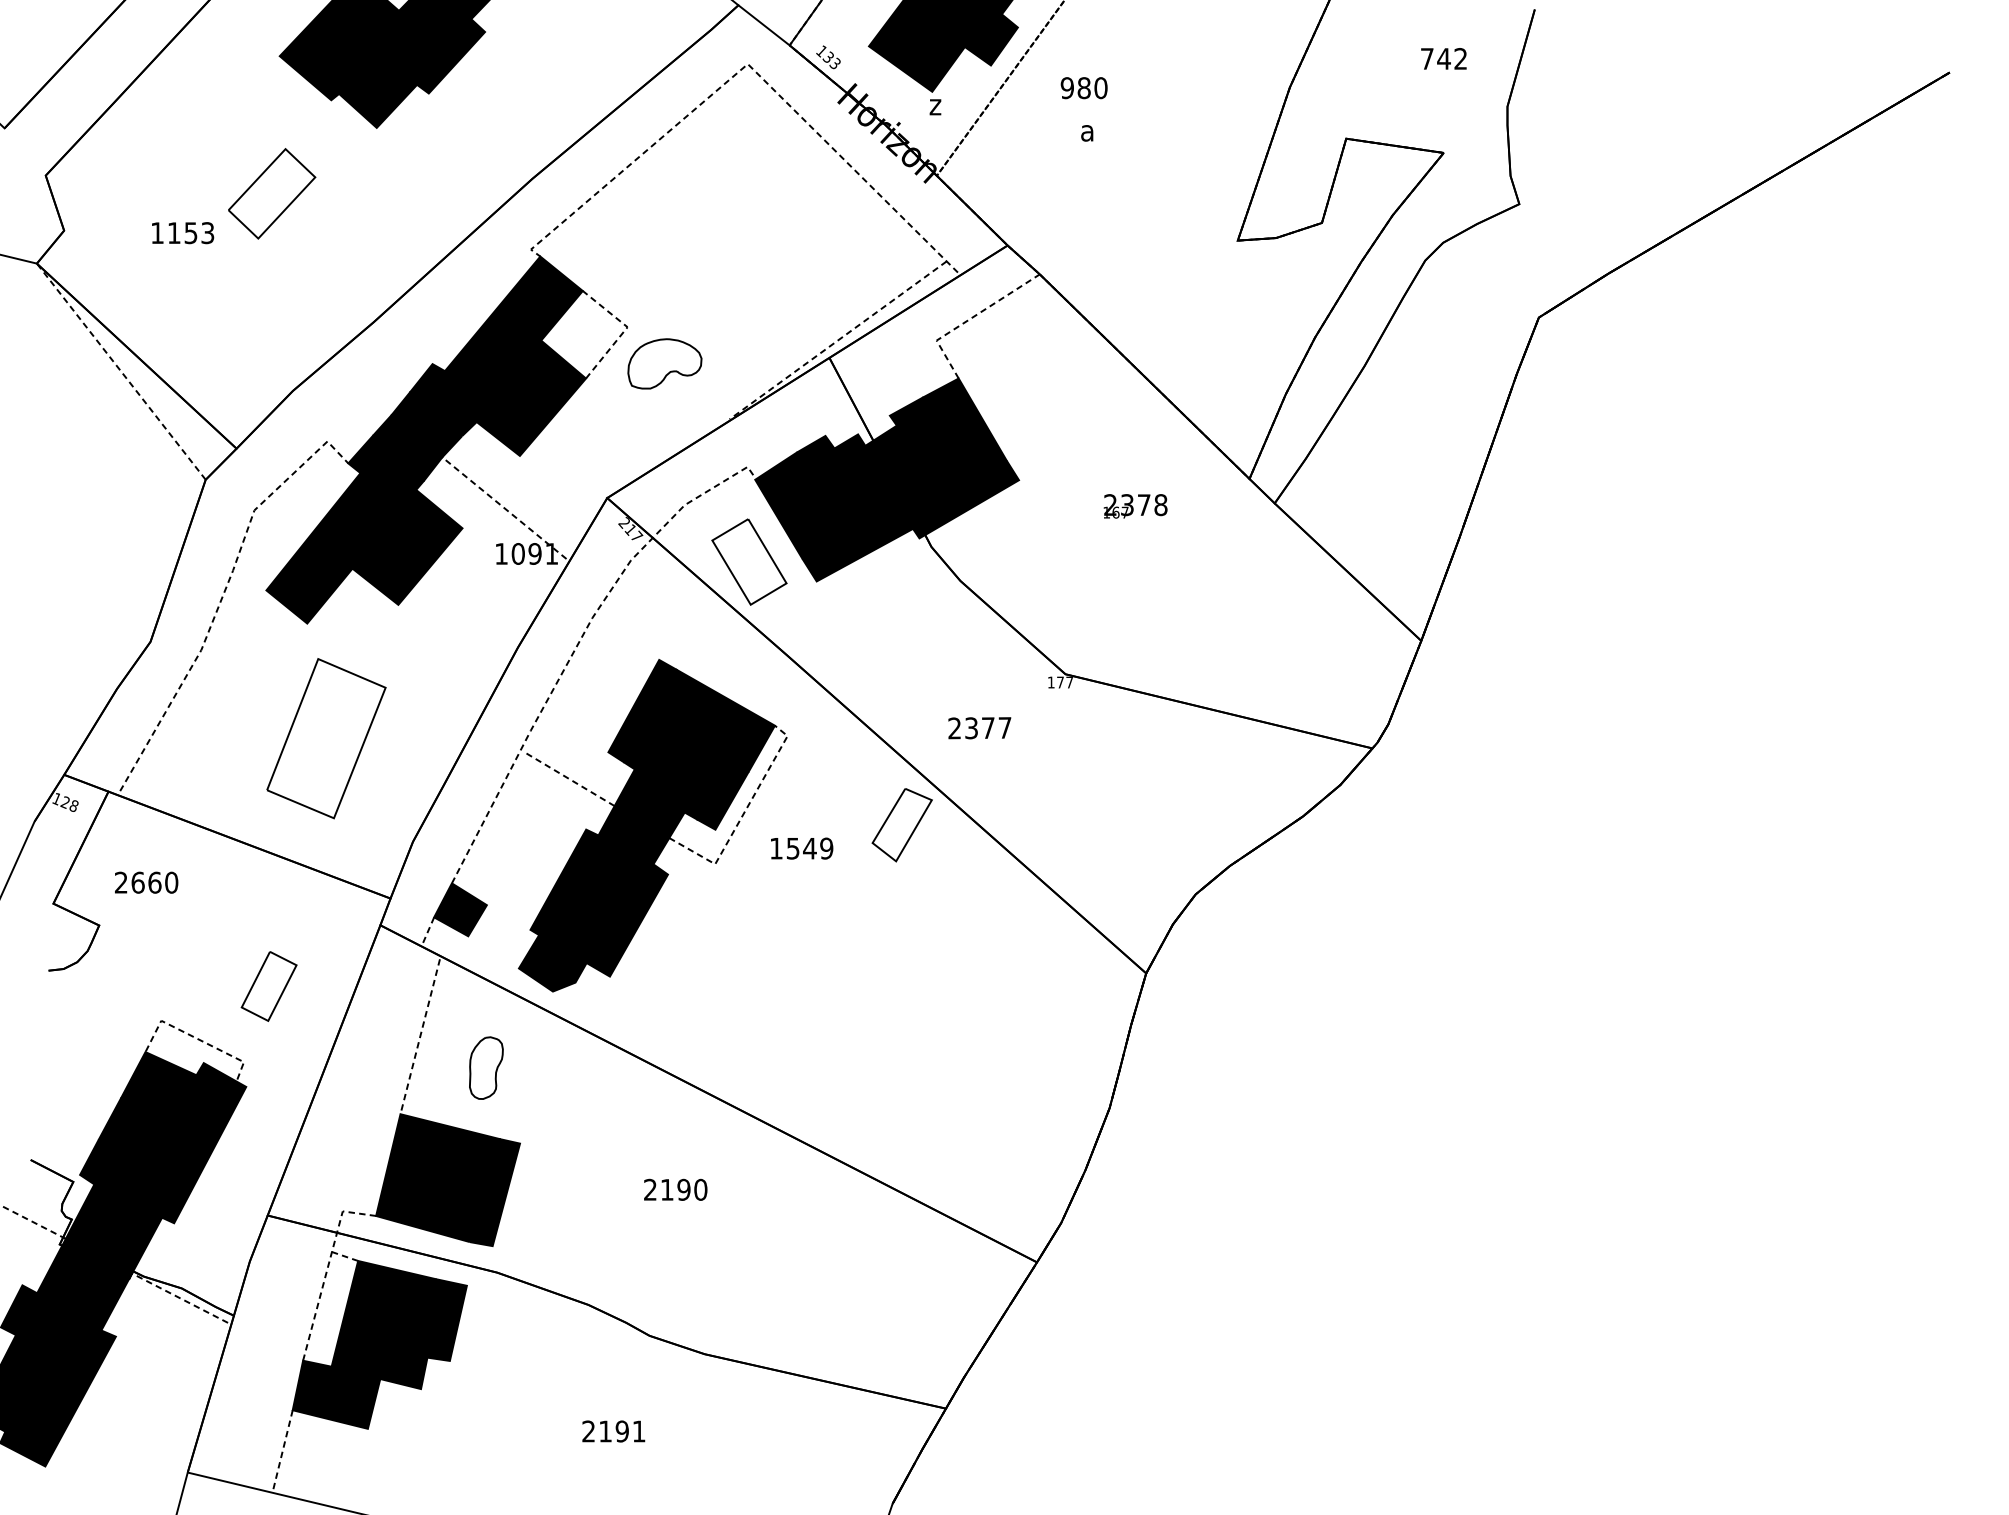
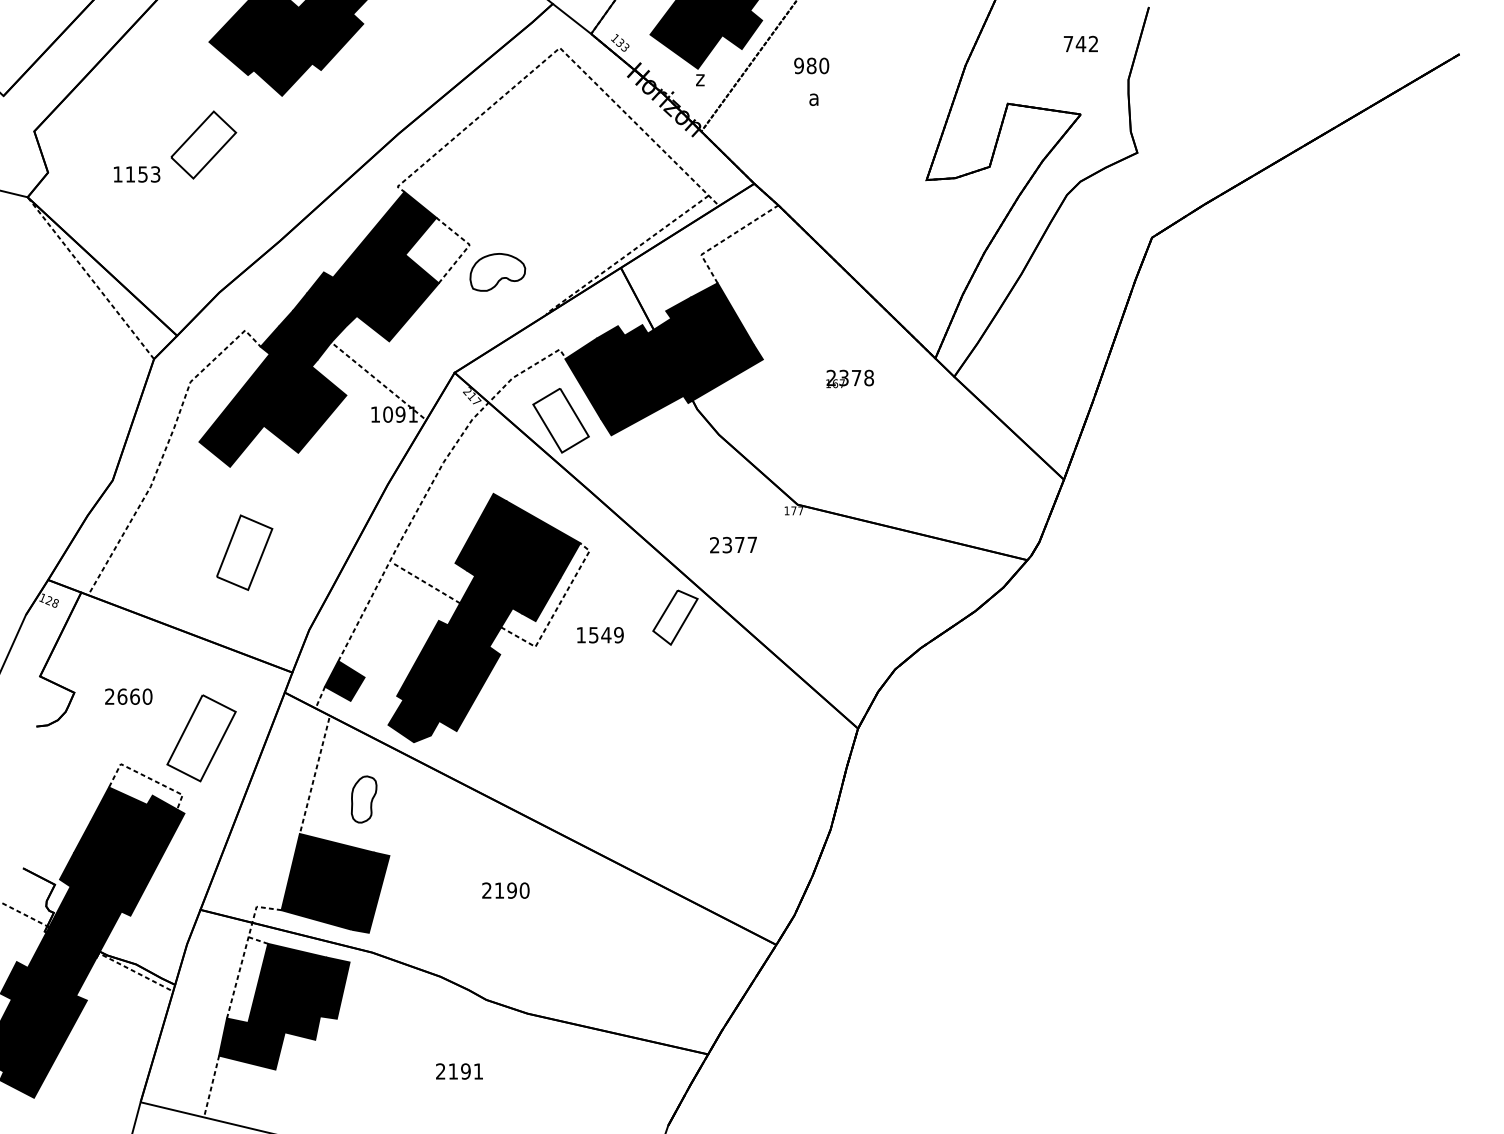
part: (326, 738) -> (244, 552), size x0.62
text: (146, 882) -> (128, 696), moved
part: (269, 986) -> (201, 738), size x1.67

